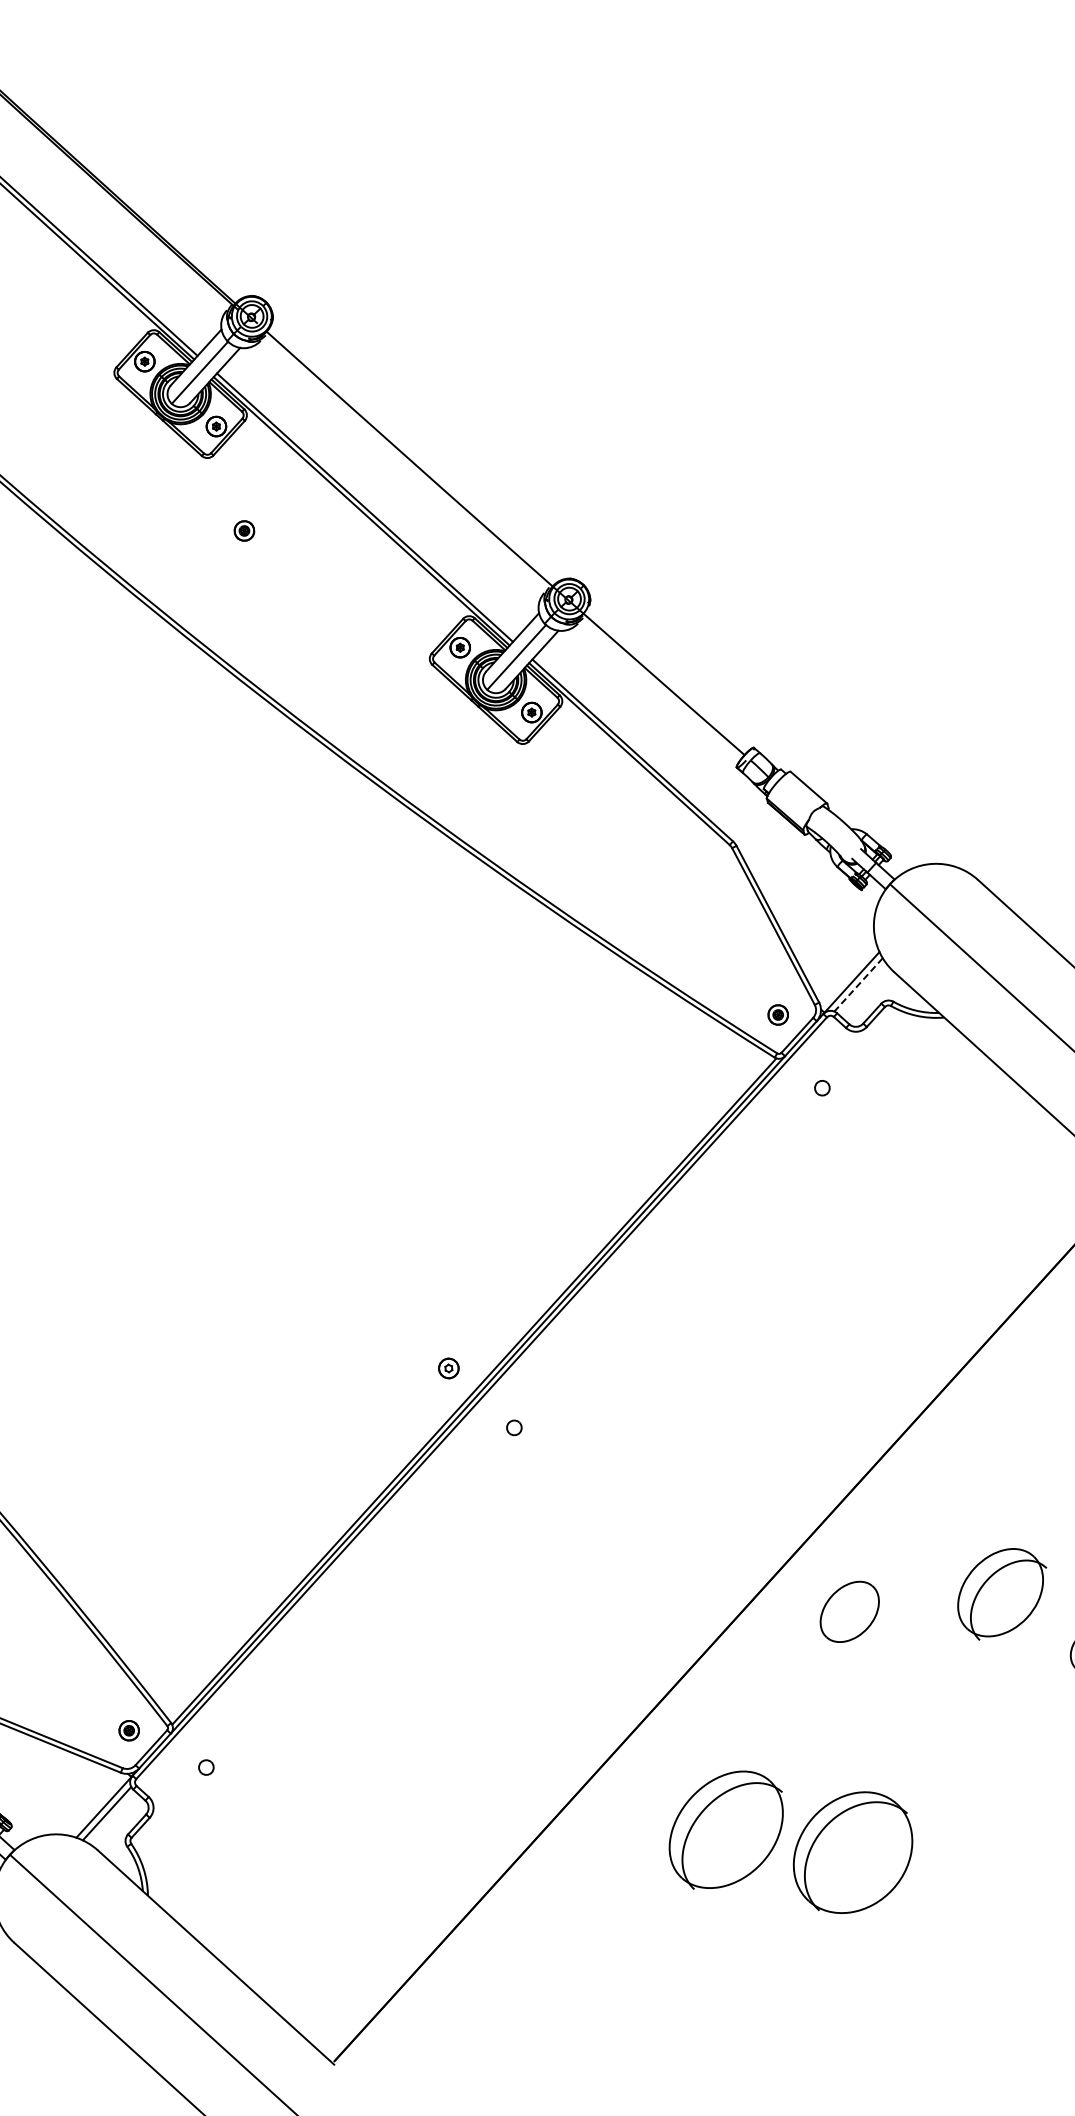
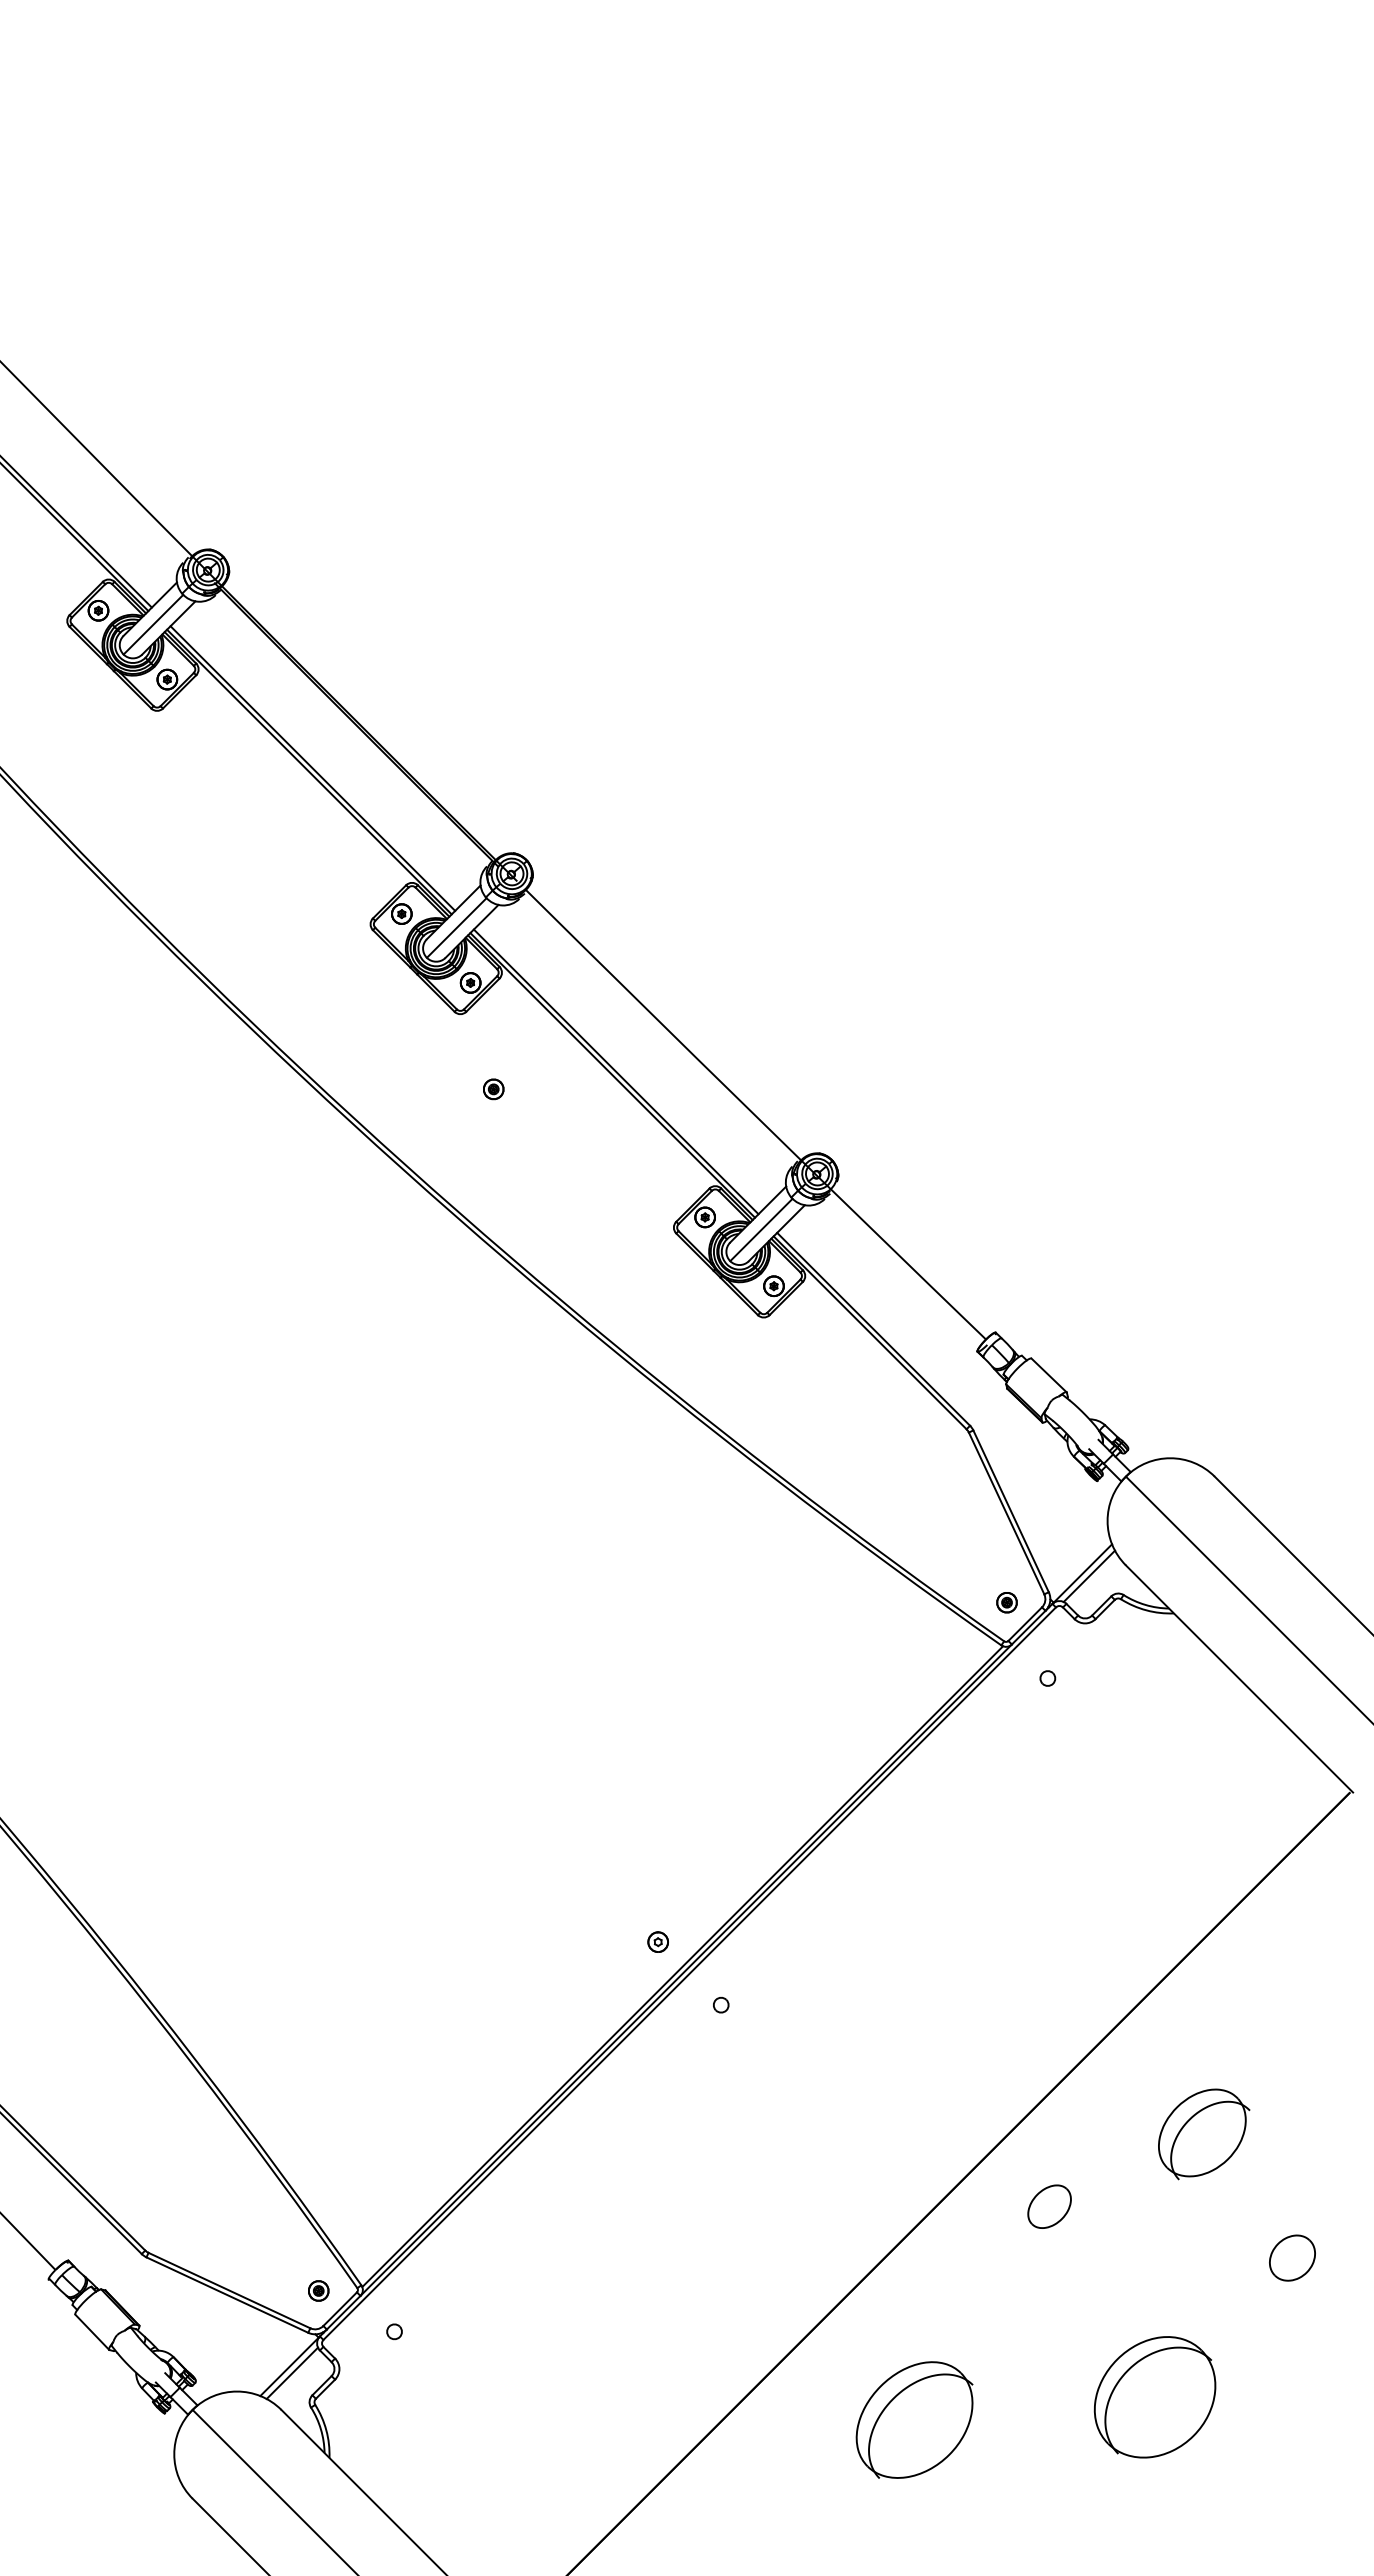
line: (858, 985) -> (1089, 1576), dashed -> solid
part: (1002, 1594) -> (1204, 2134), moved
part: (849, 1611) -> (1049, 2206), size x0.71
part: (852, 1852) -> (1154, 2397), moved

